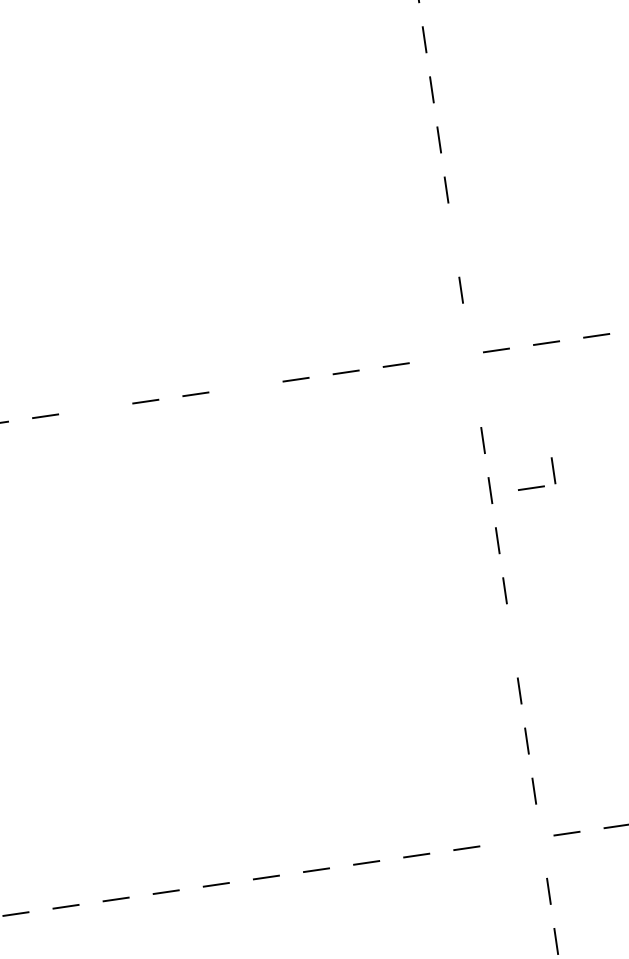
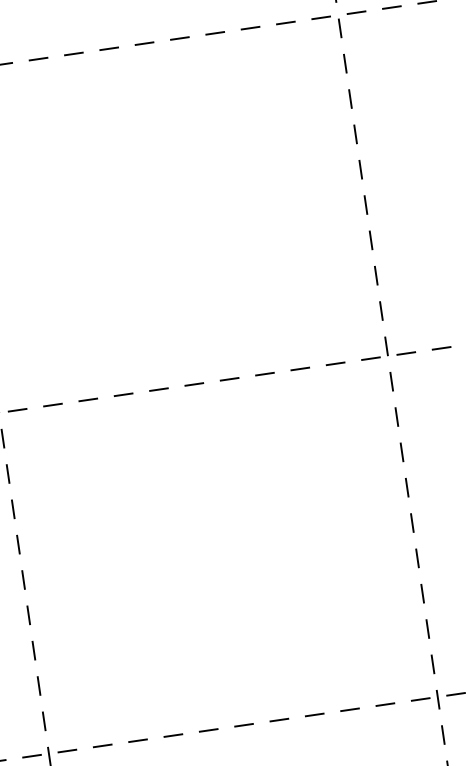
line: (454, 239) -> (376, 275), added
line: (245, 387) -> (229, 379), added
line: (475, 390) -> (391, 381), added
line: (95, 408) -> (123, 394), added
part: (540, 485) -> (377, 356), moved
line: (512, 641) -> (417, 558), added
part: (523, 840) -> (425, 699), added

